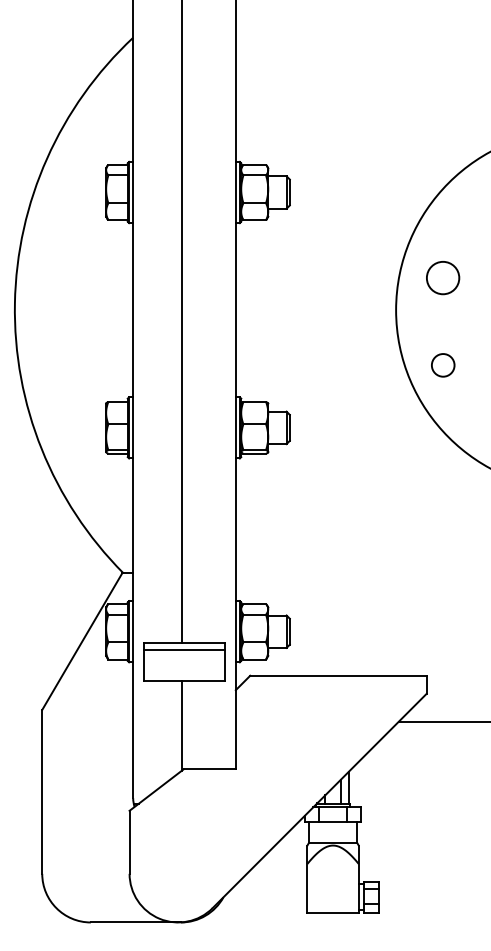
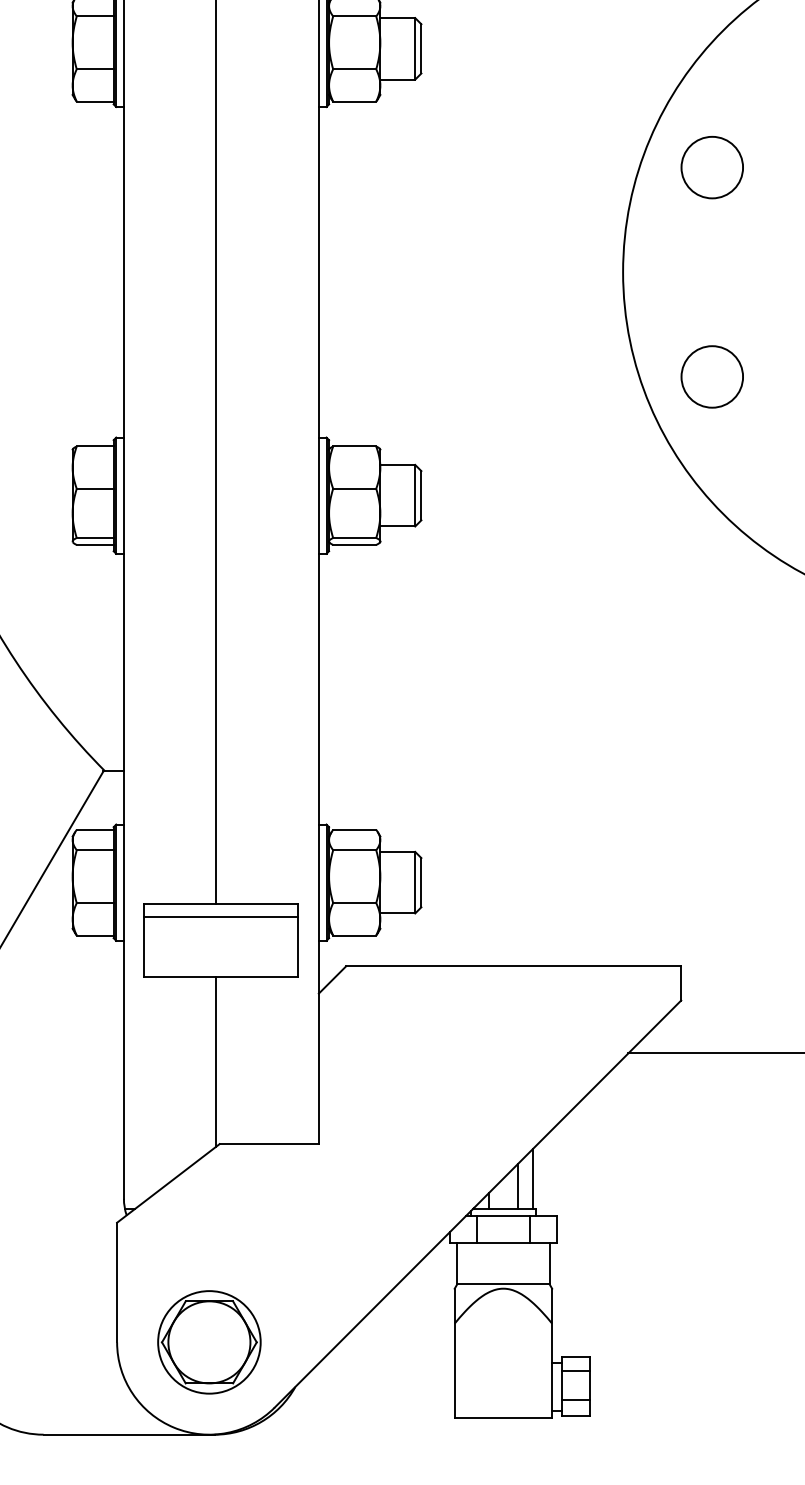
circle: (443, 278) -> (713, 168), moved
circle: (443, 365) -> (713, 377), size x1.43
part: (178, 873) -> (209, 1341), added

